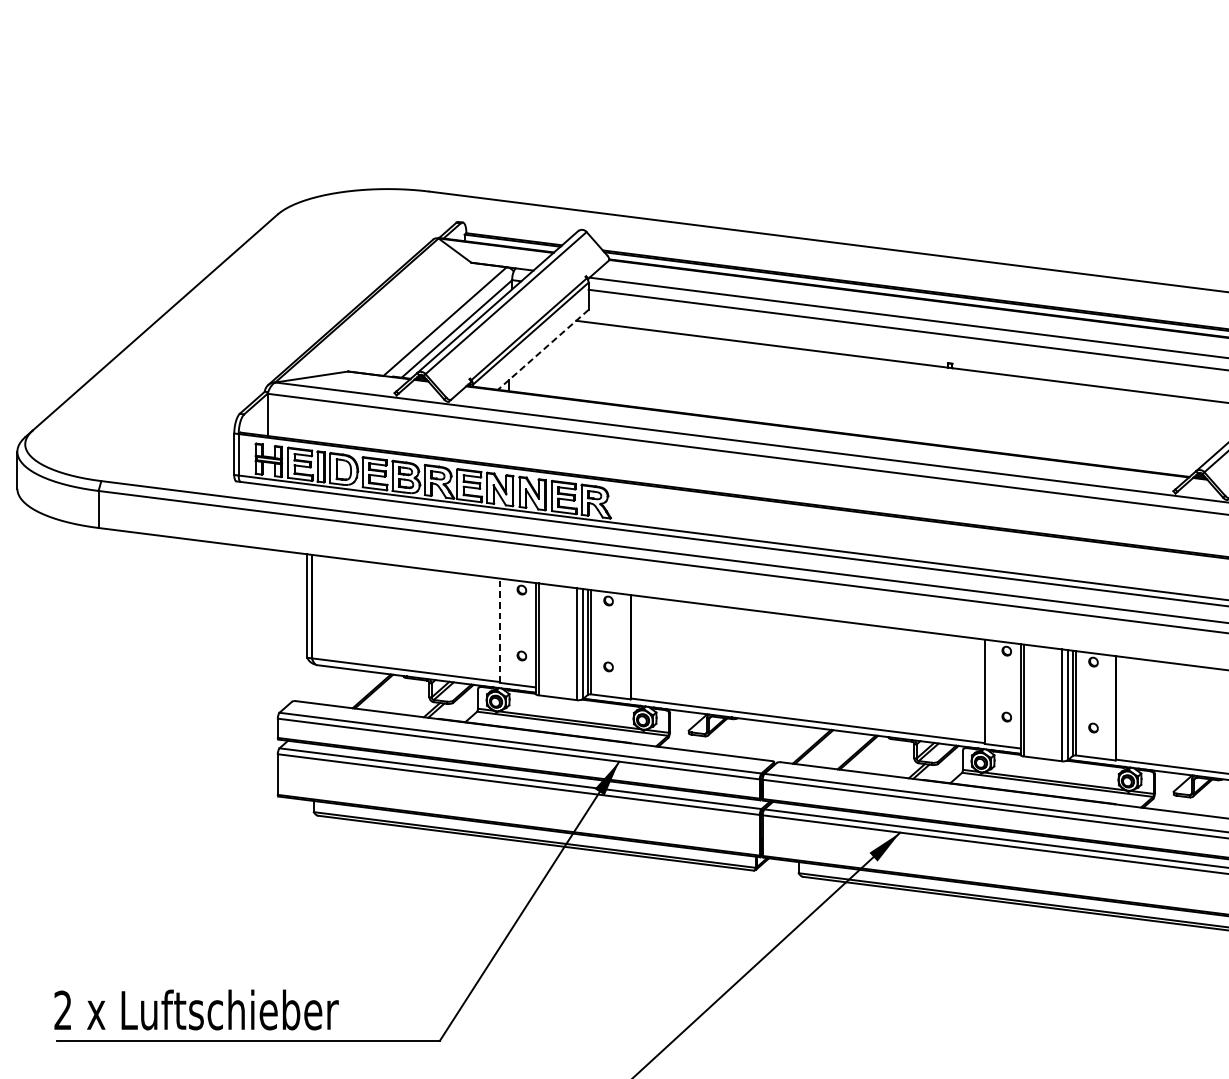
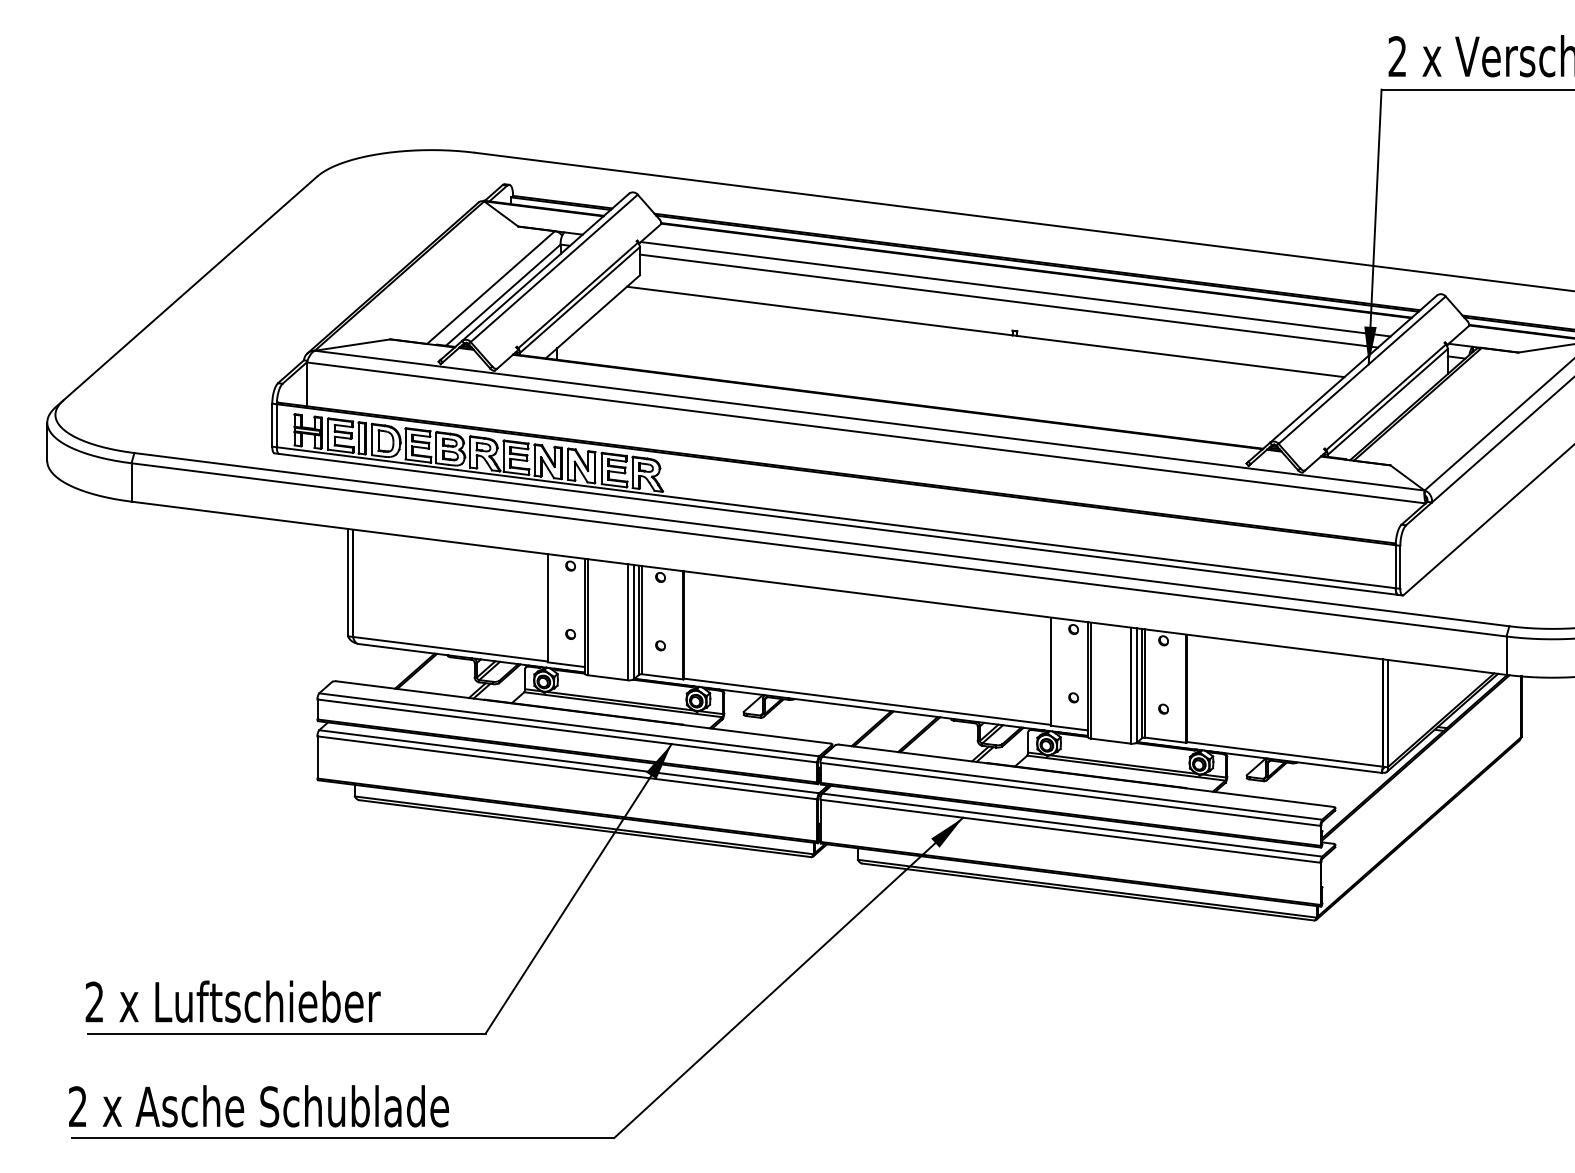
line: (542, 349) -> (592, 316), dashed -> solid
line: (499, 630) -> (547, 607), dashed -> solid

